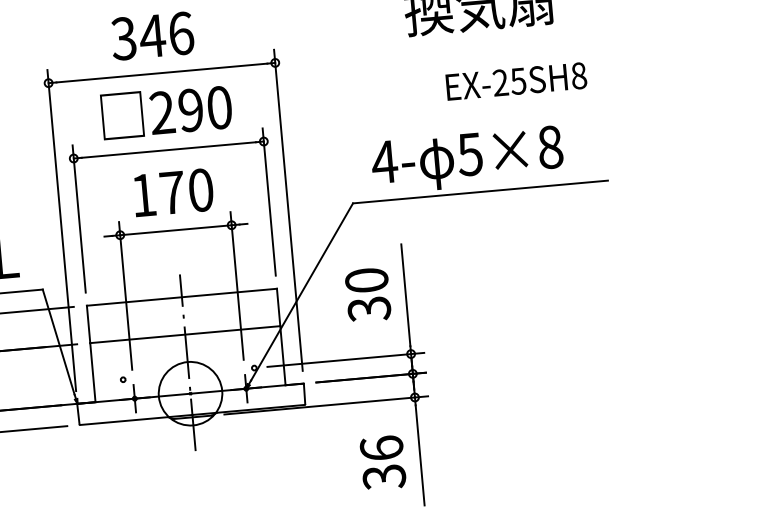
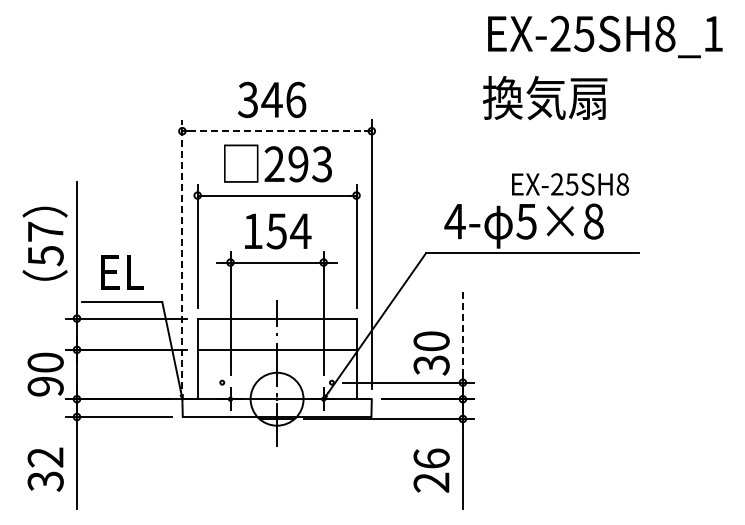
line: (162, 73) -> (277, 131), solid -> dashed
text: (516, 81) -> (570, 184), moved
text: (219, 108) -> (322, 164), 290 -> 293
text: (186, 191) -> (288, 231), 170 -> 154
line: (61, 229) -> (182, 253), solid -> dashed
text: (367, 294) -> (431, 353), moved
line: (405, 295) -> (462, 333), solid -> dashed
text: (384, 476) -> (431, 482), 36 -> 26

